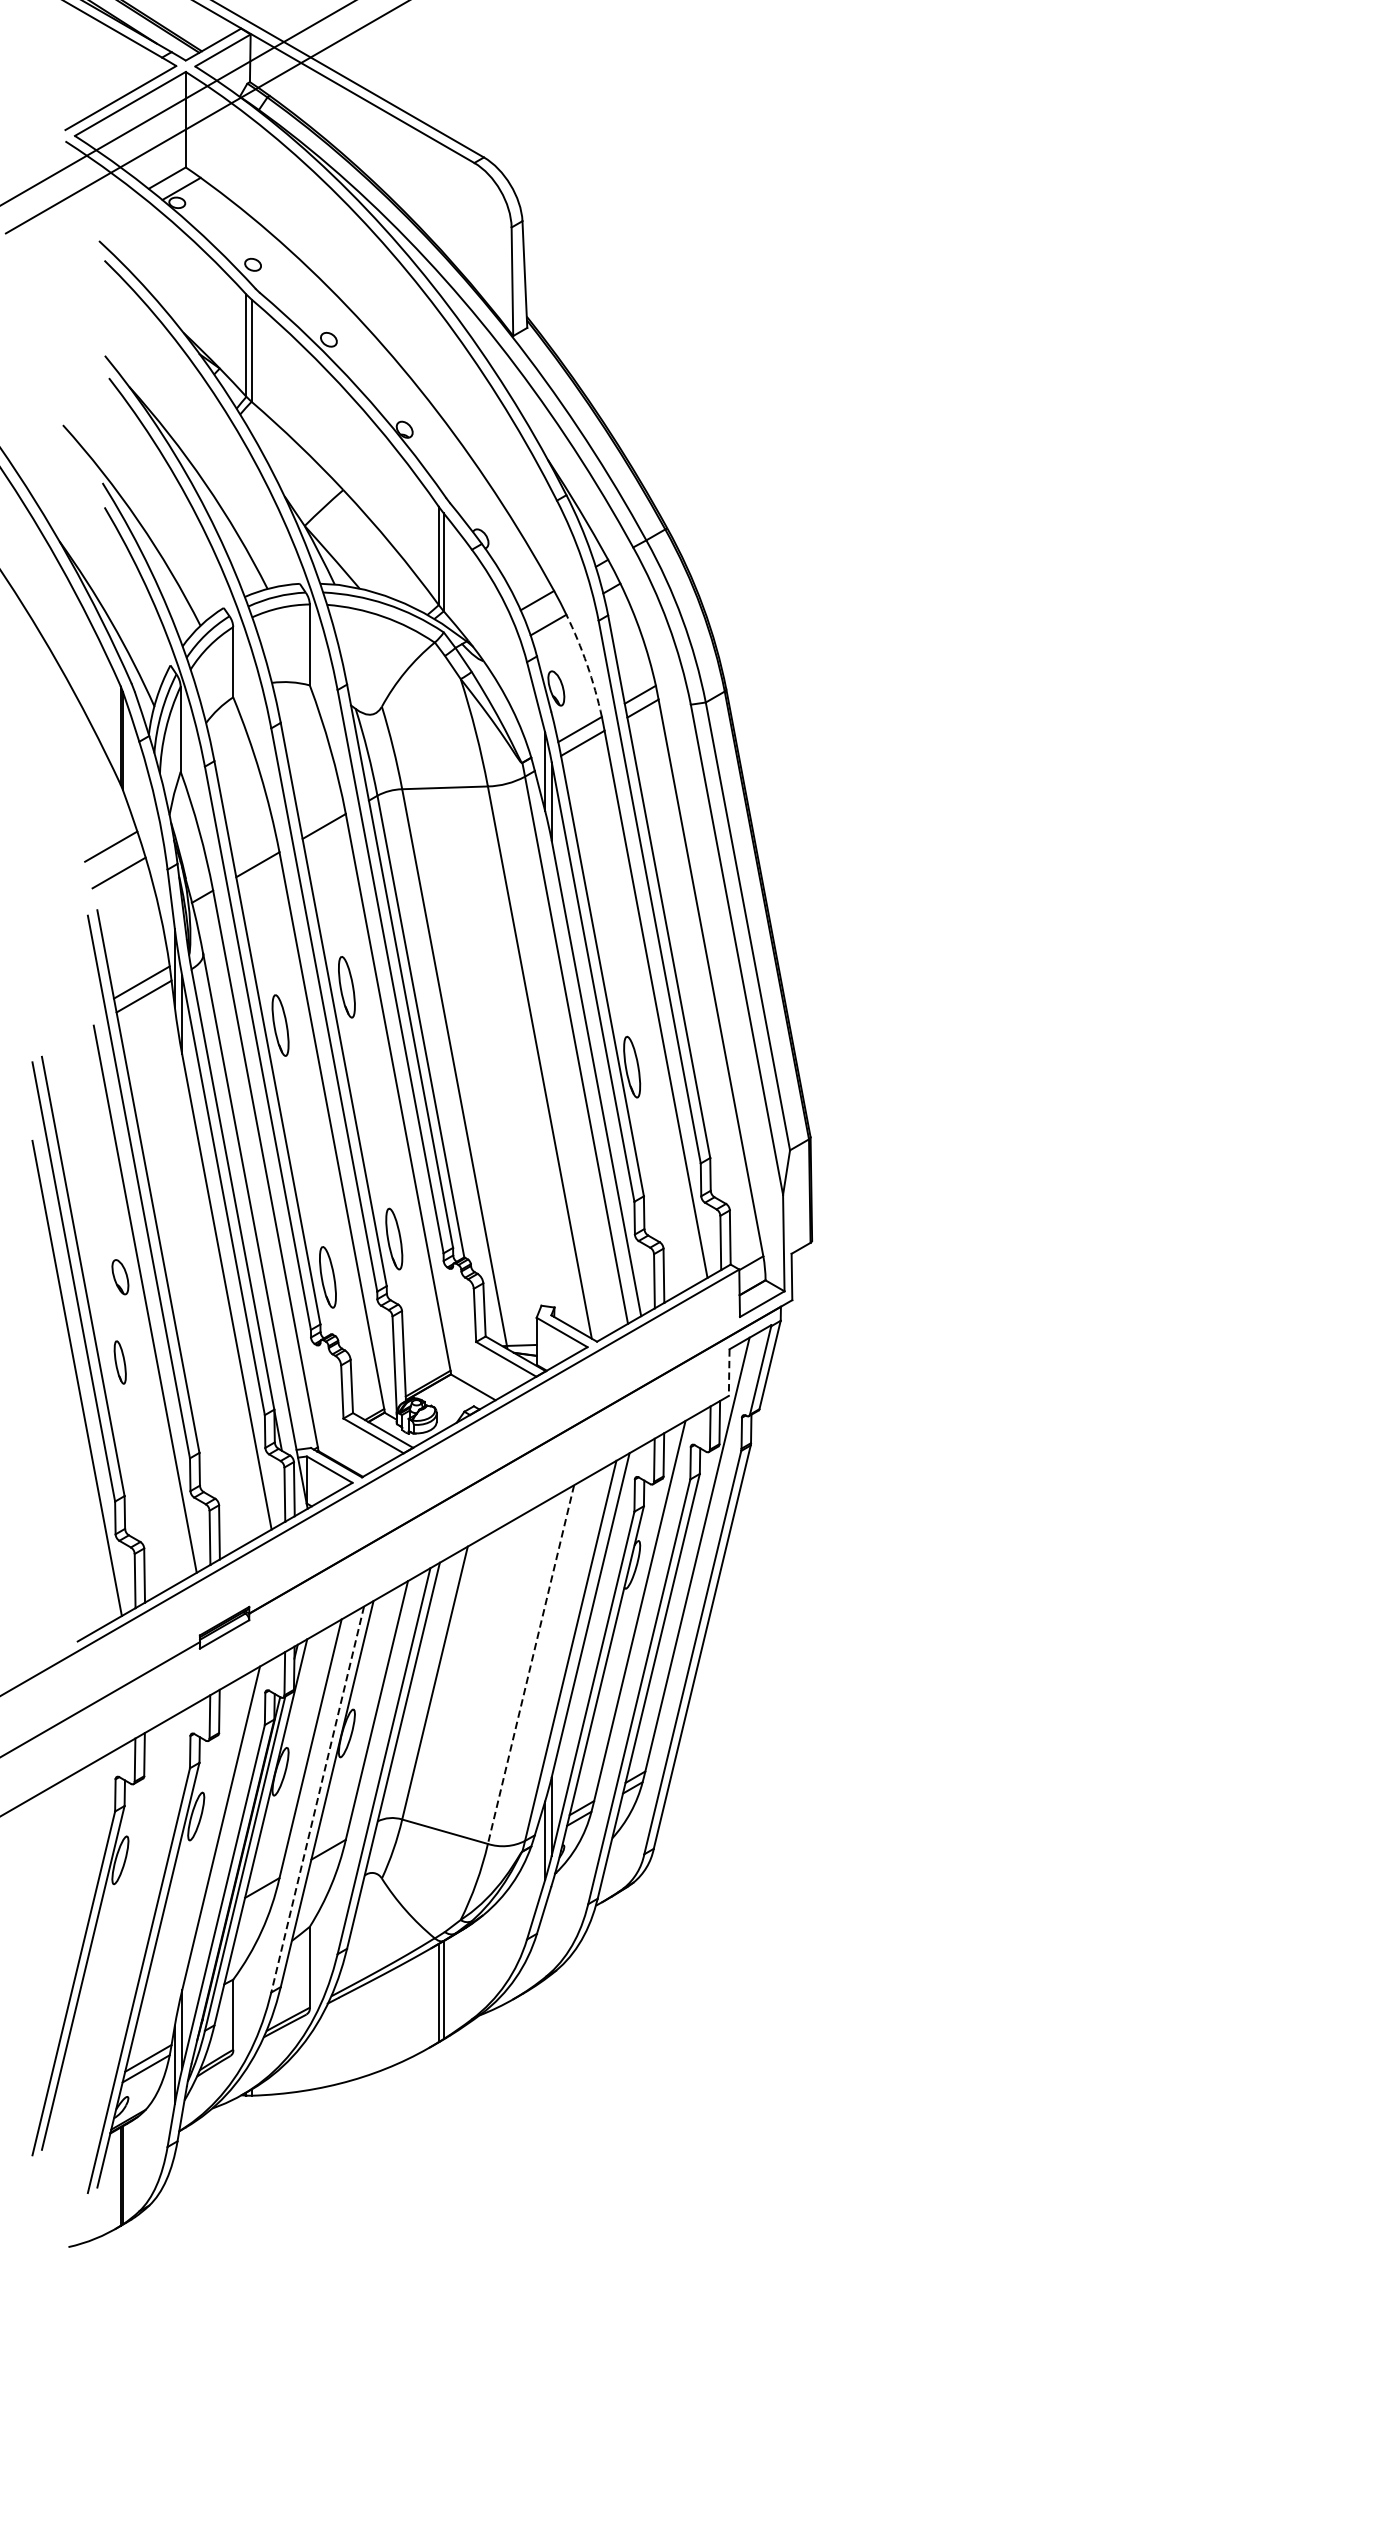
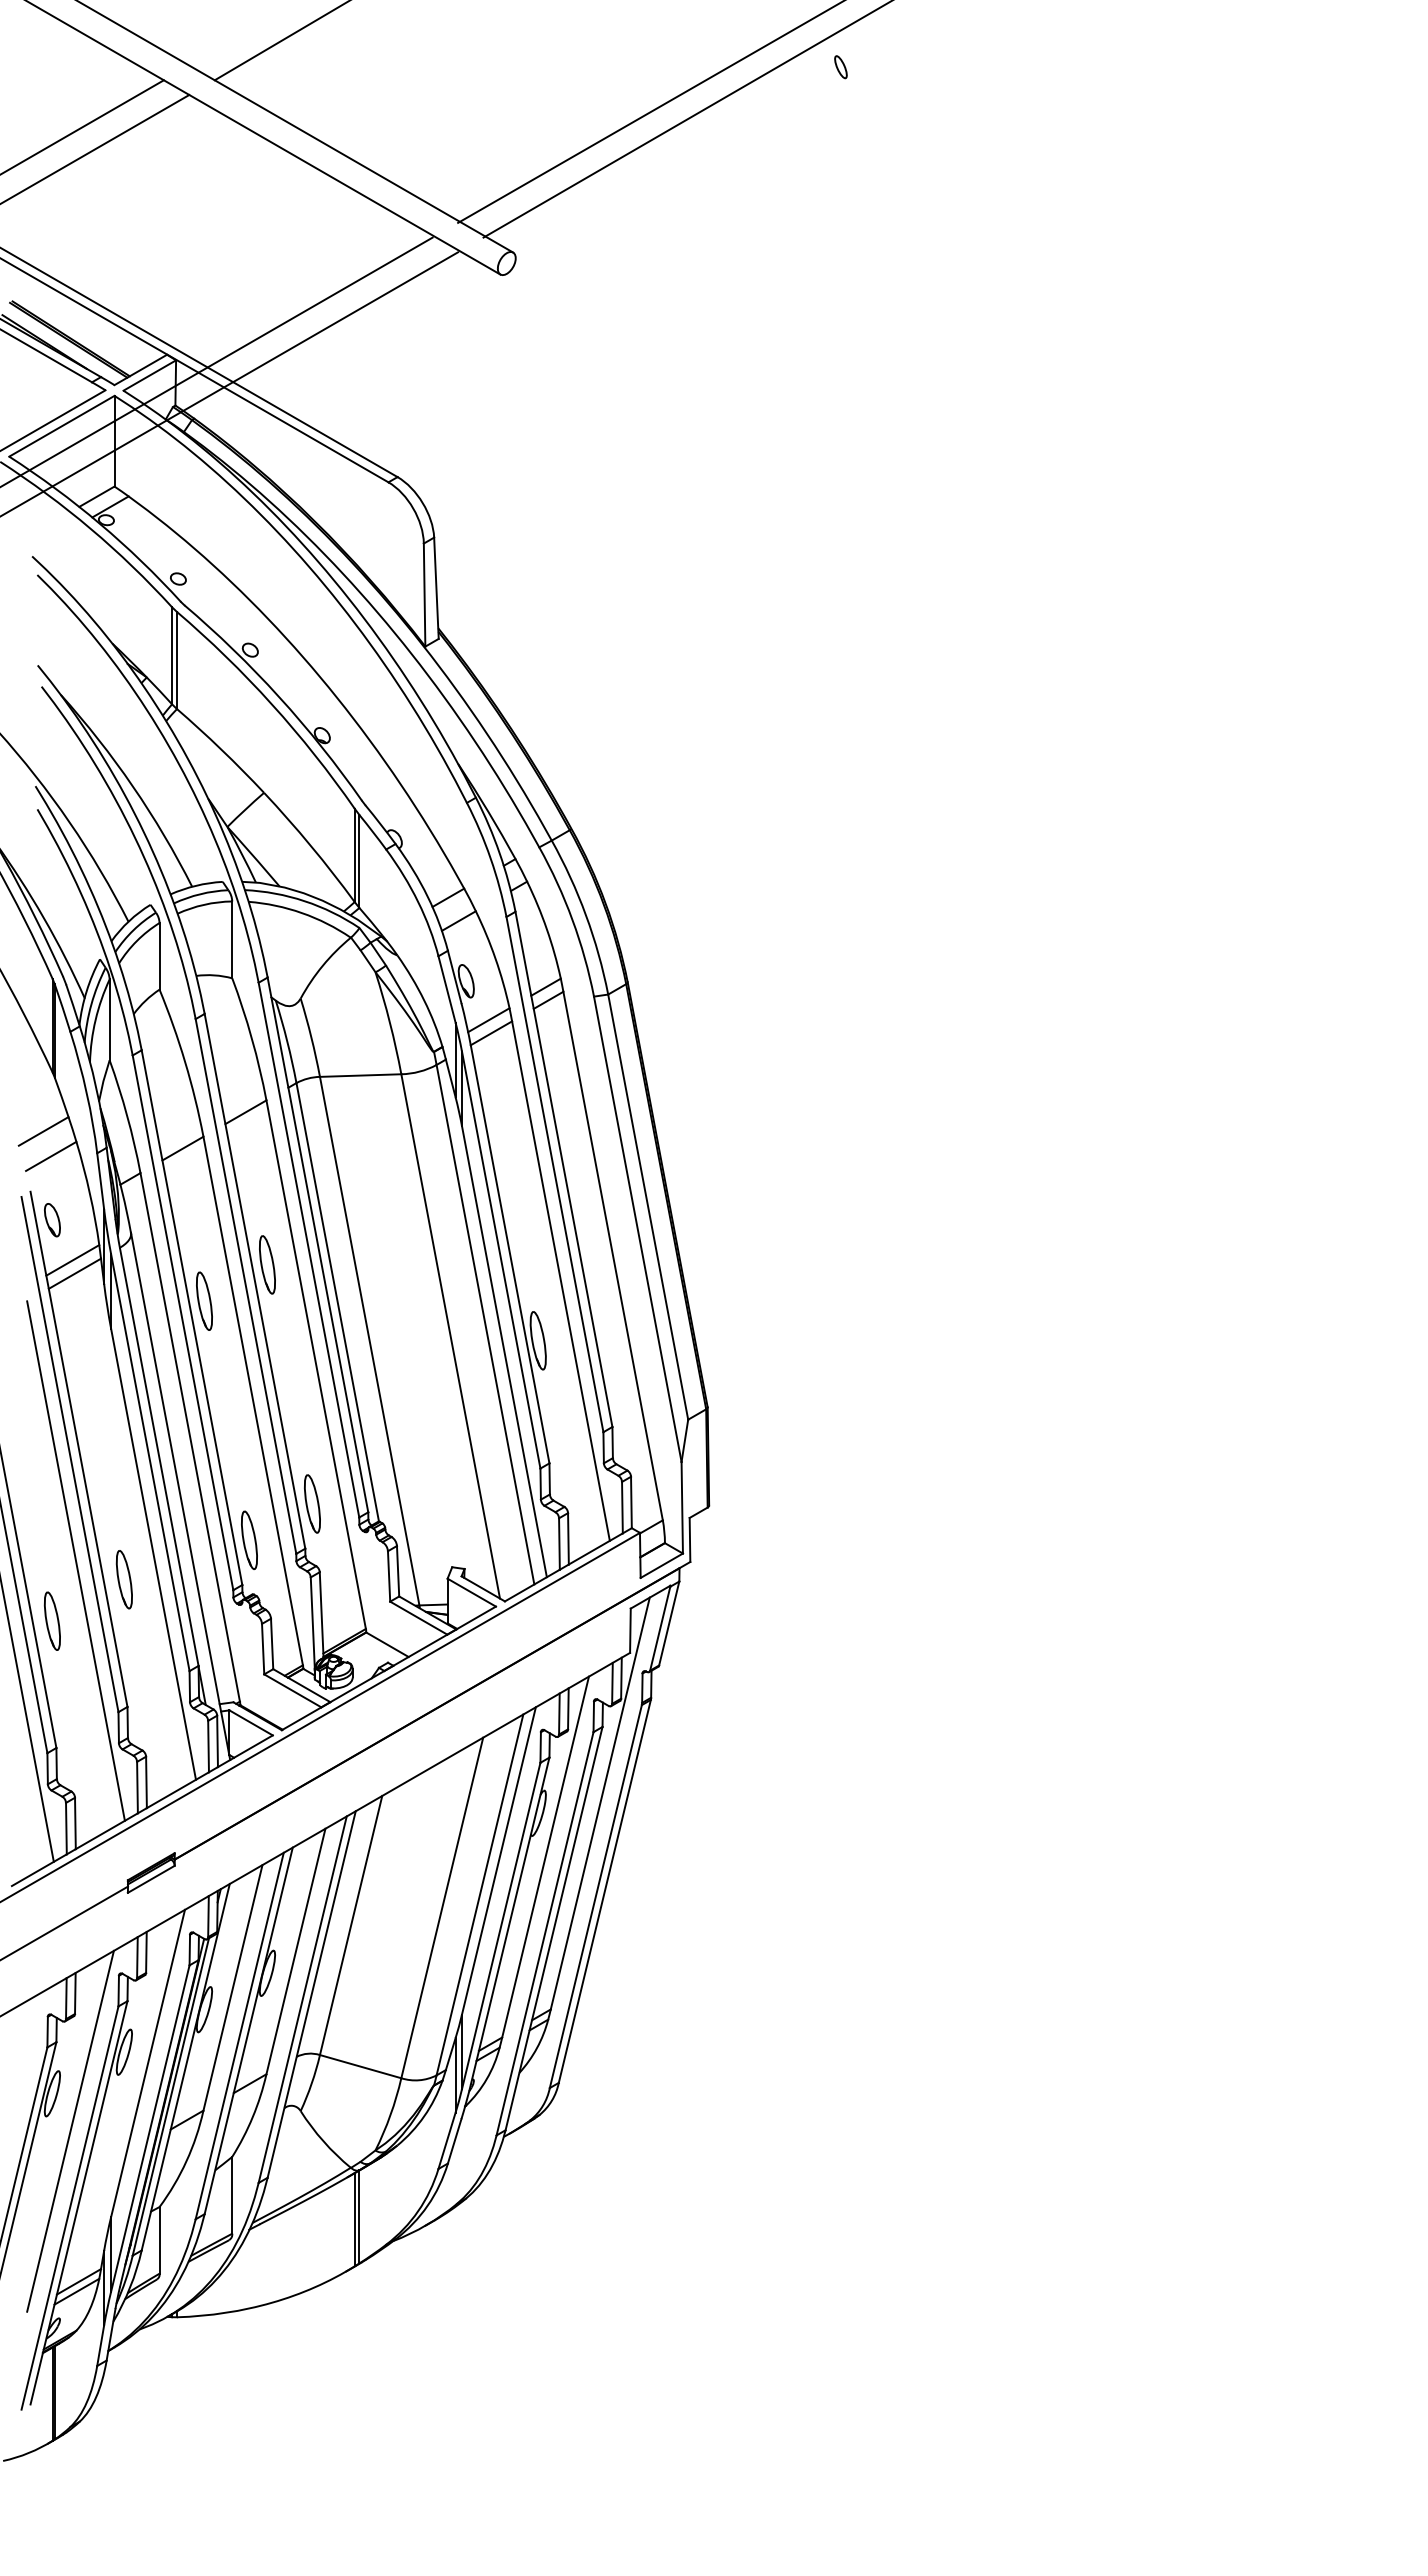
arc: (587, 664) -> (495, 958), dashed -> solid
part: (120, 1277) -> (52, 1220), moved
part: (195, 1318) -> (123, 1579), added
part: (119, 1361) -> (51, 1620), size x1.43
line: (729, 1373) -> (630, 1631), dashed -> solid
line: (531, 1665) -> (442, 1908), dashed -> solid
line: (317, 1799) -> (239, 2036), dashed -> solid
line: (139, 1899) -> (70, 2130), added

